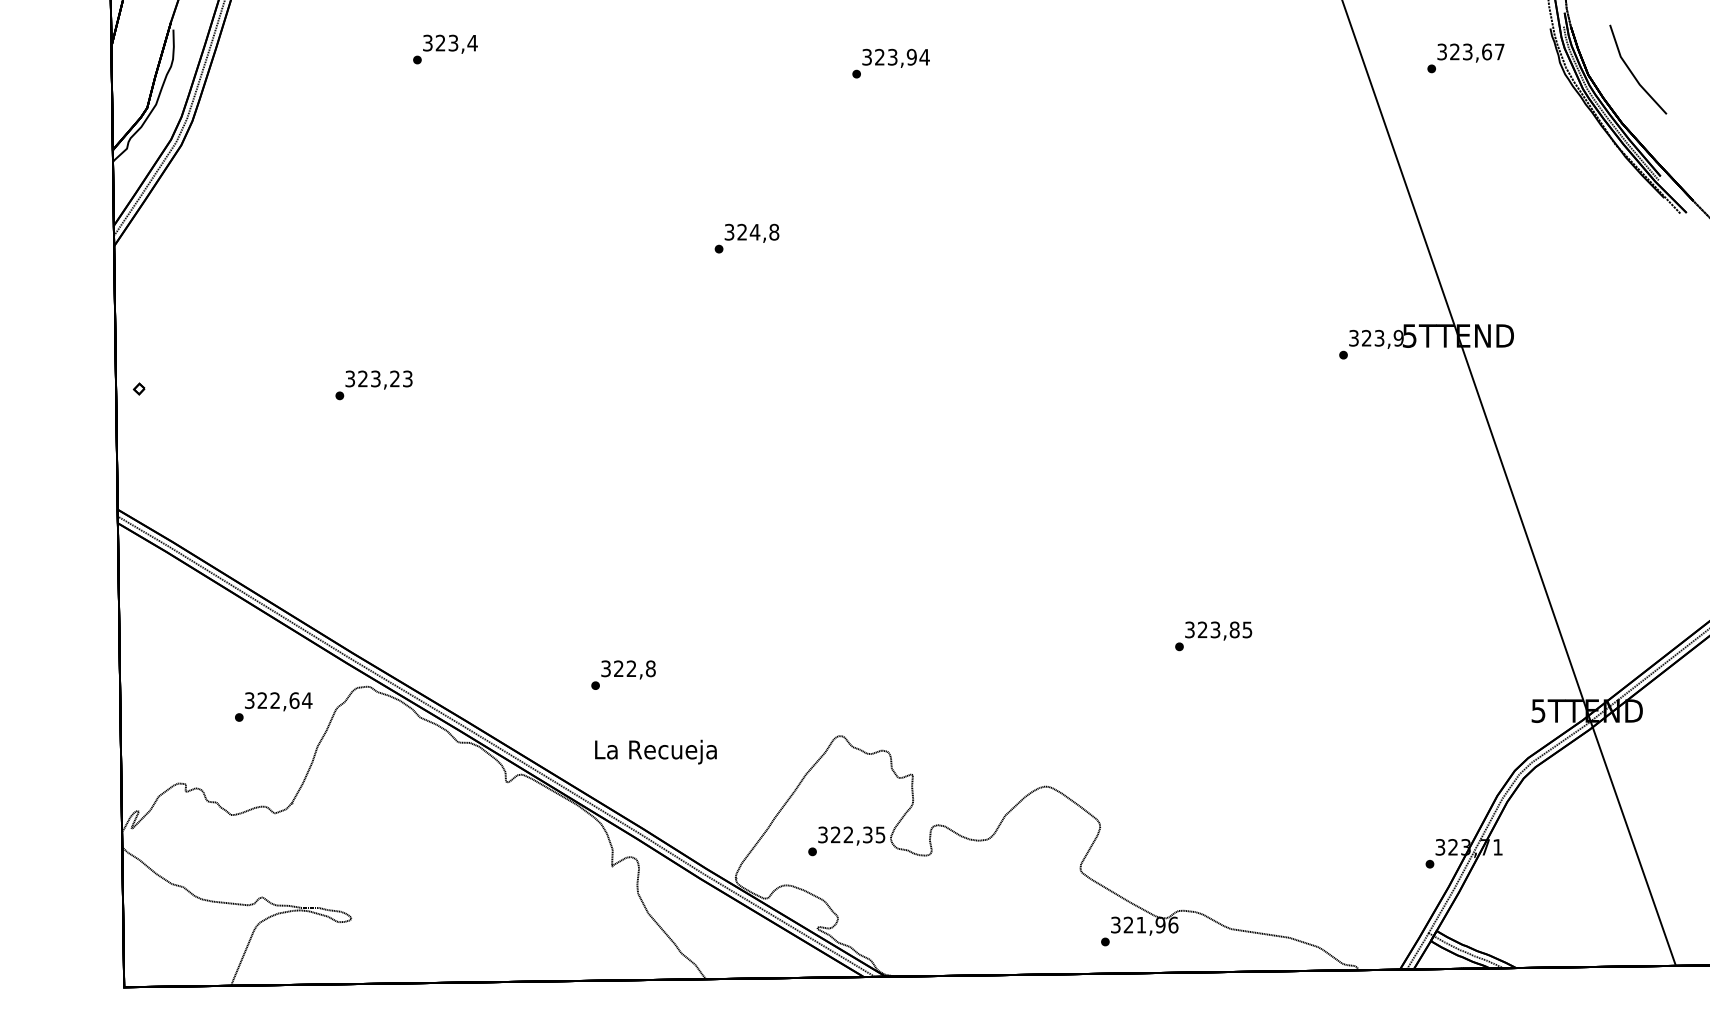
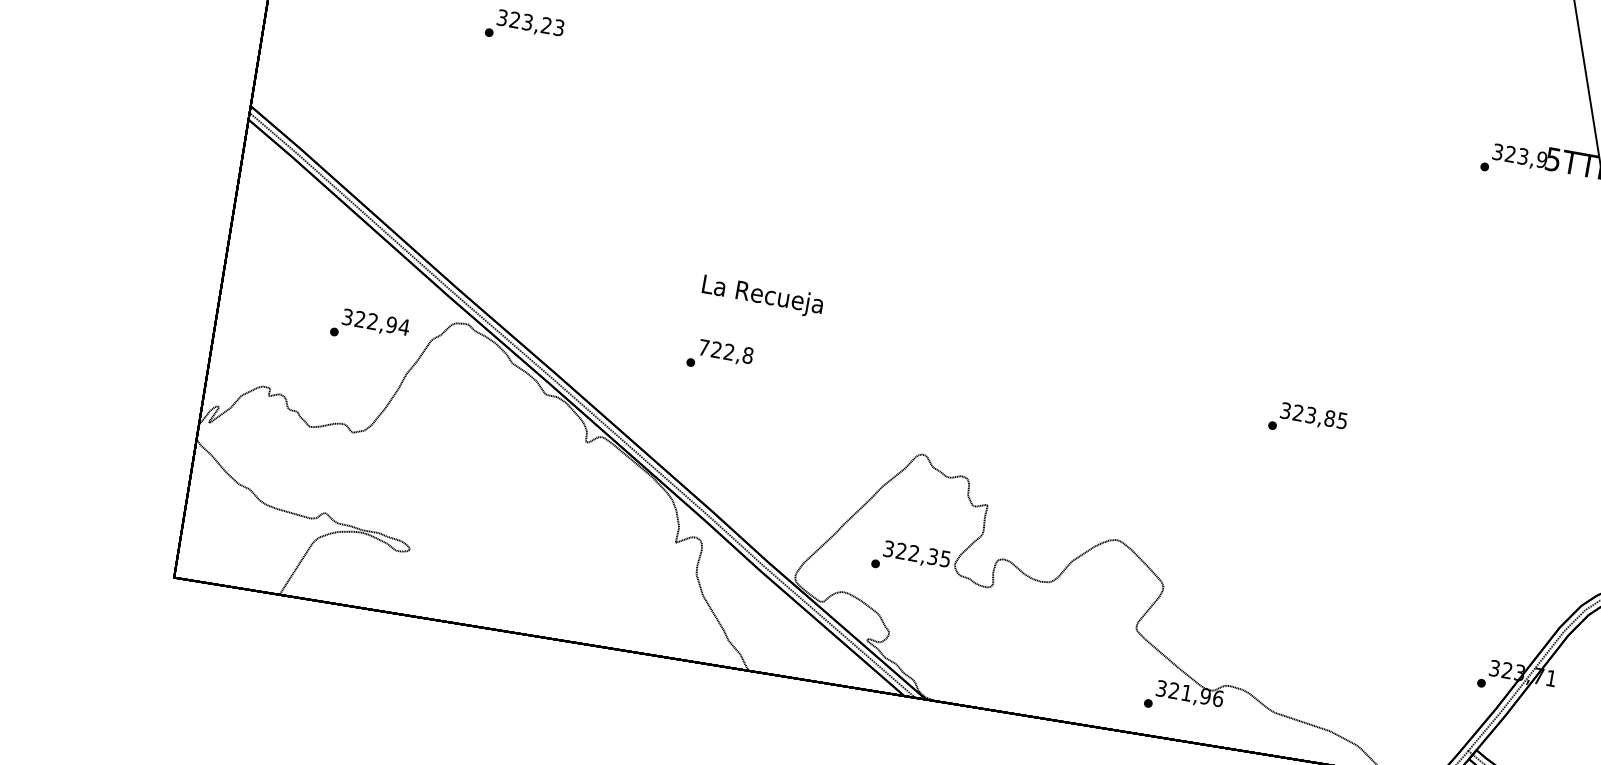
text: (605, 668) -> (703, 347), 322,8 -> 722,8
text: (294, 700) -> (391, 324), 322,64 -> 322,94
text: (655, 751) -> (762, 295), moved

